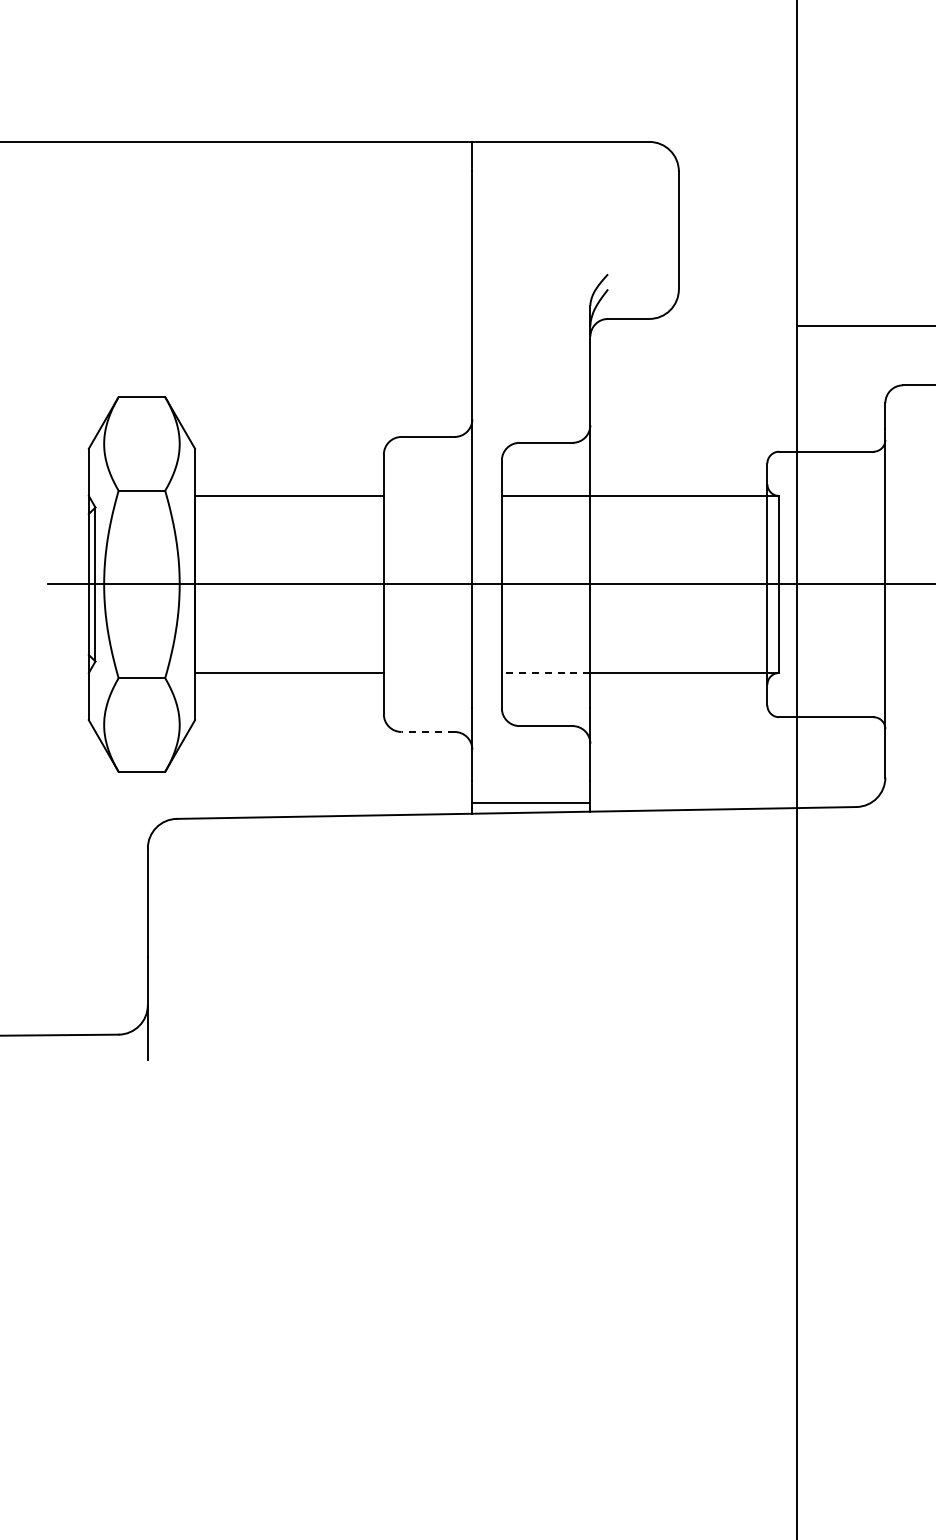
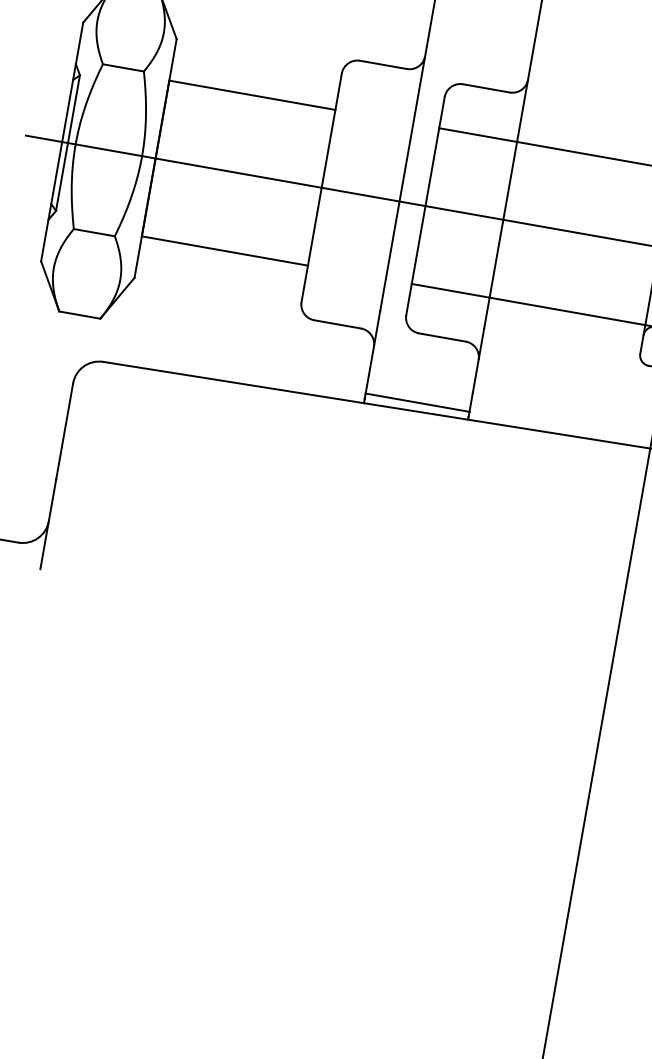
line: (545, 672) -> (450, 290), dashed -> solid
line: (428, 731) -> (338, 324), dashed -> solid

